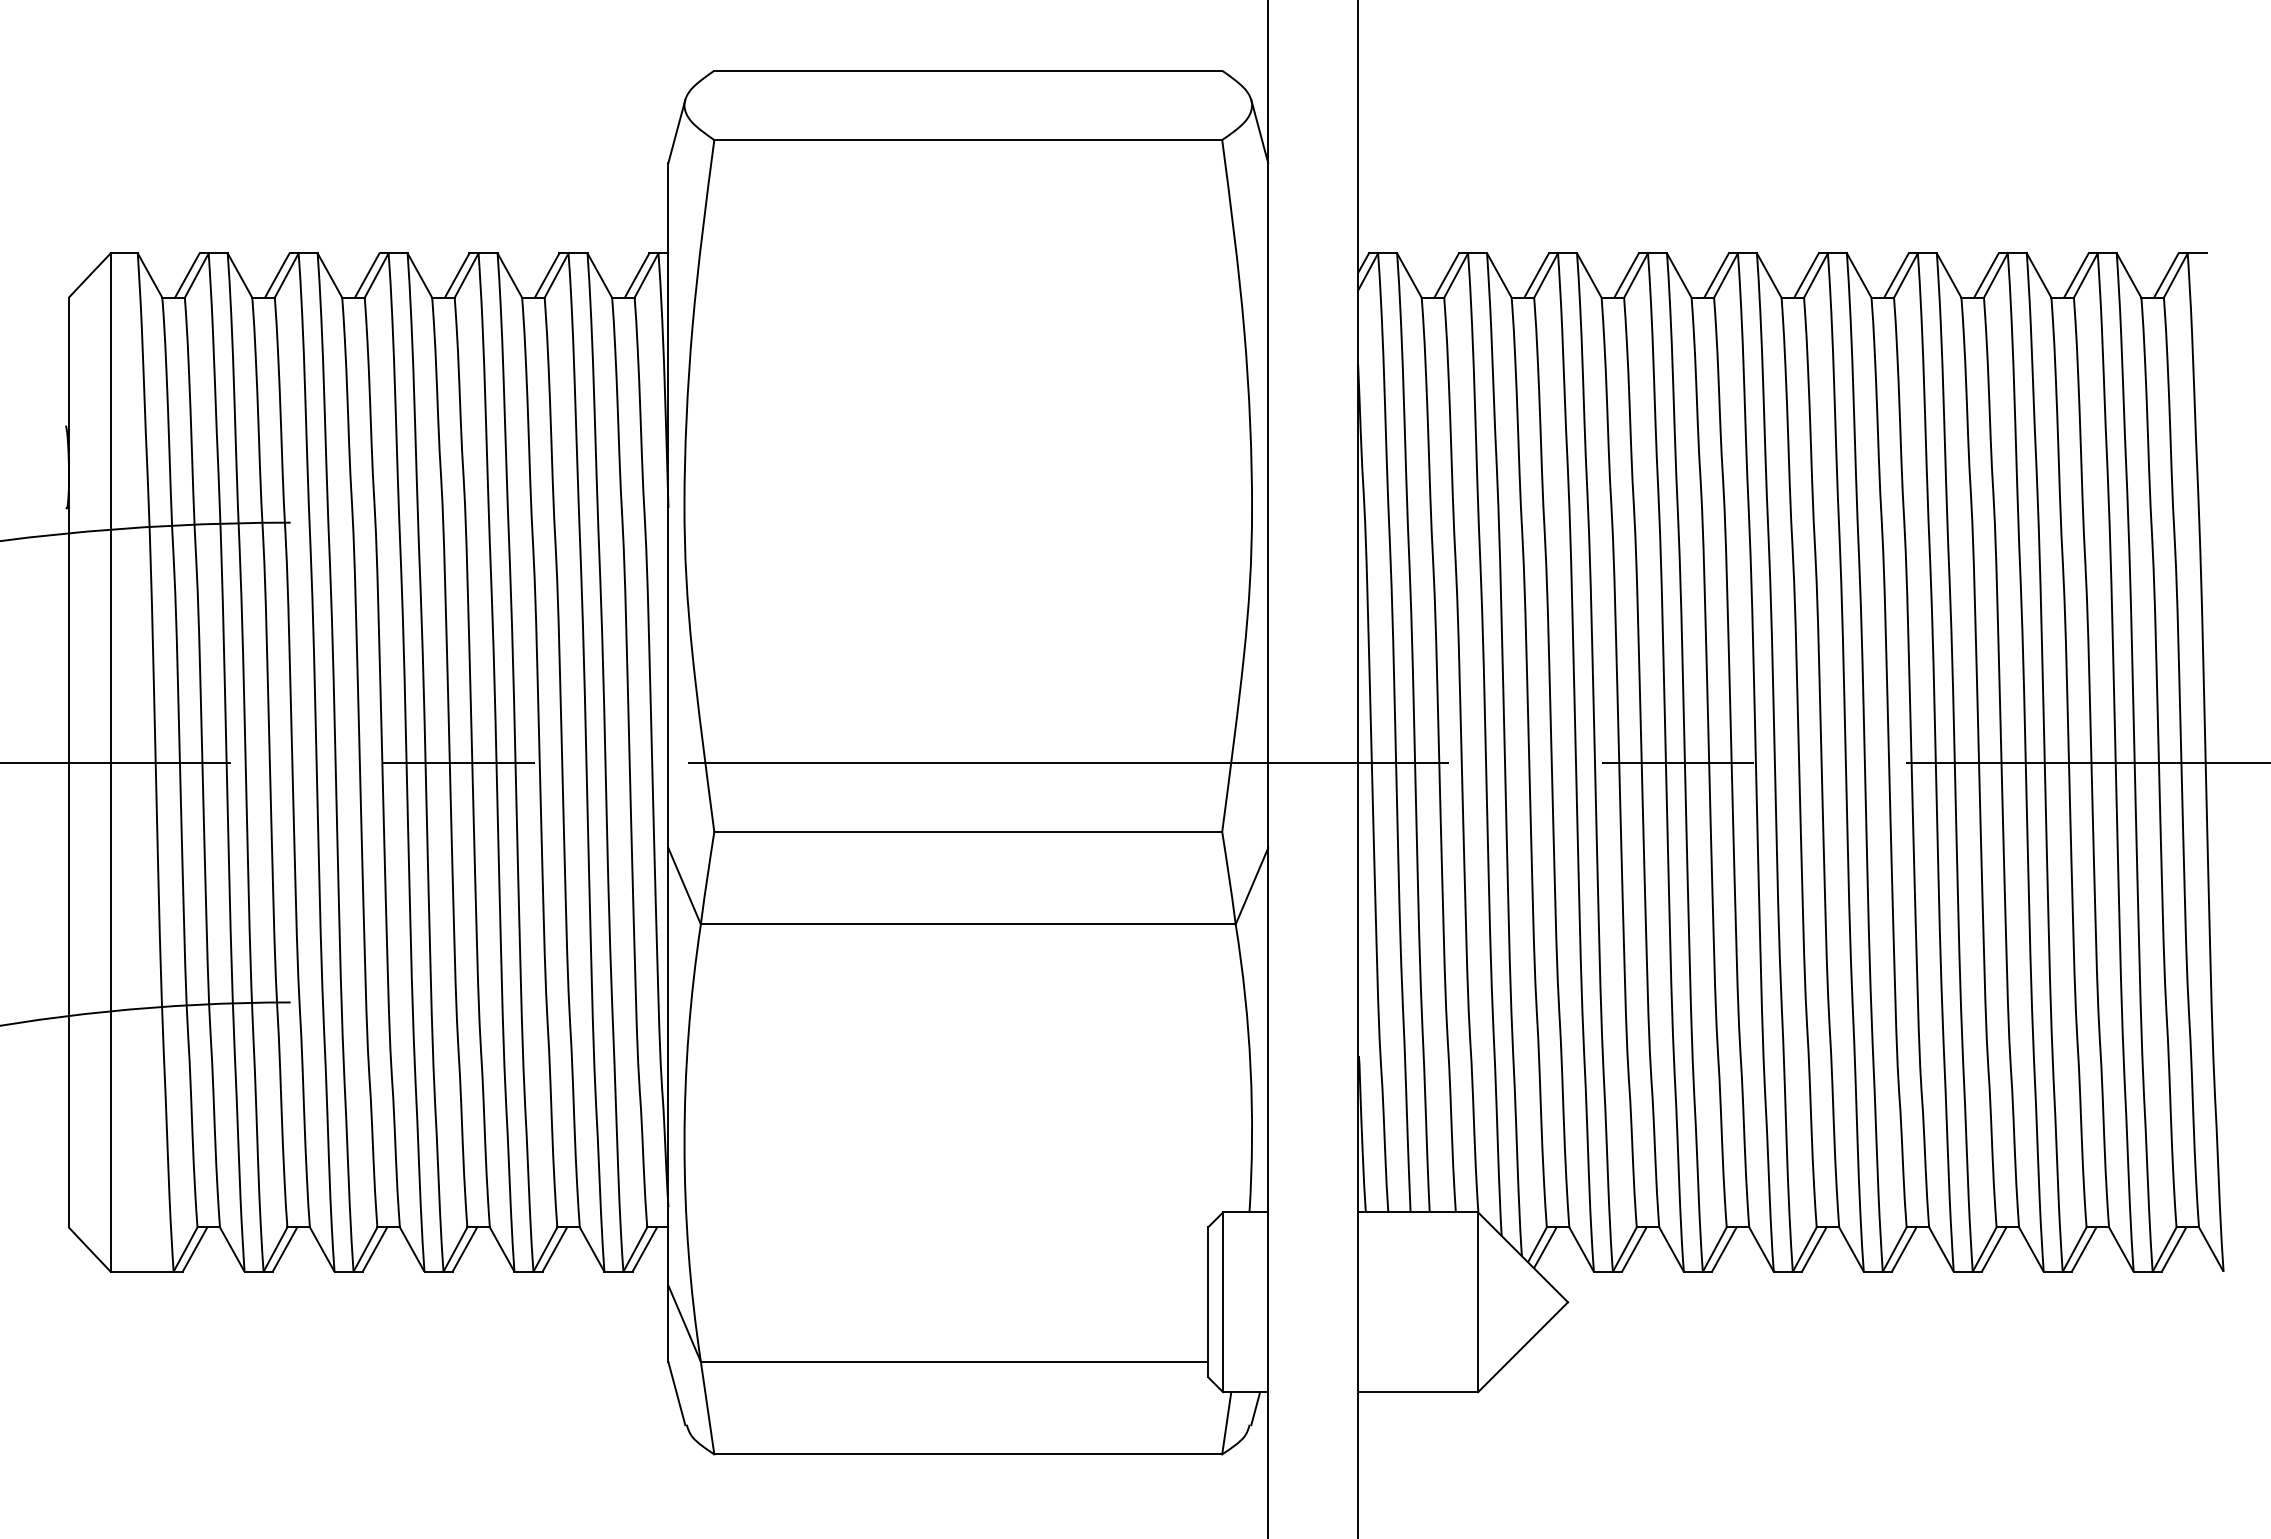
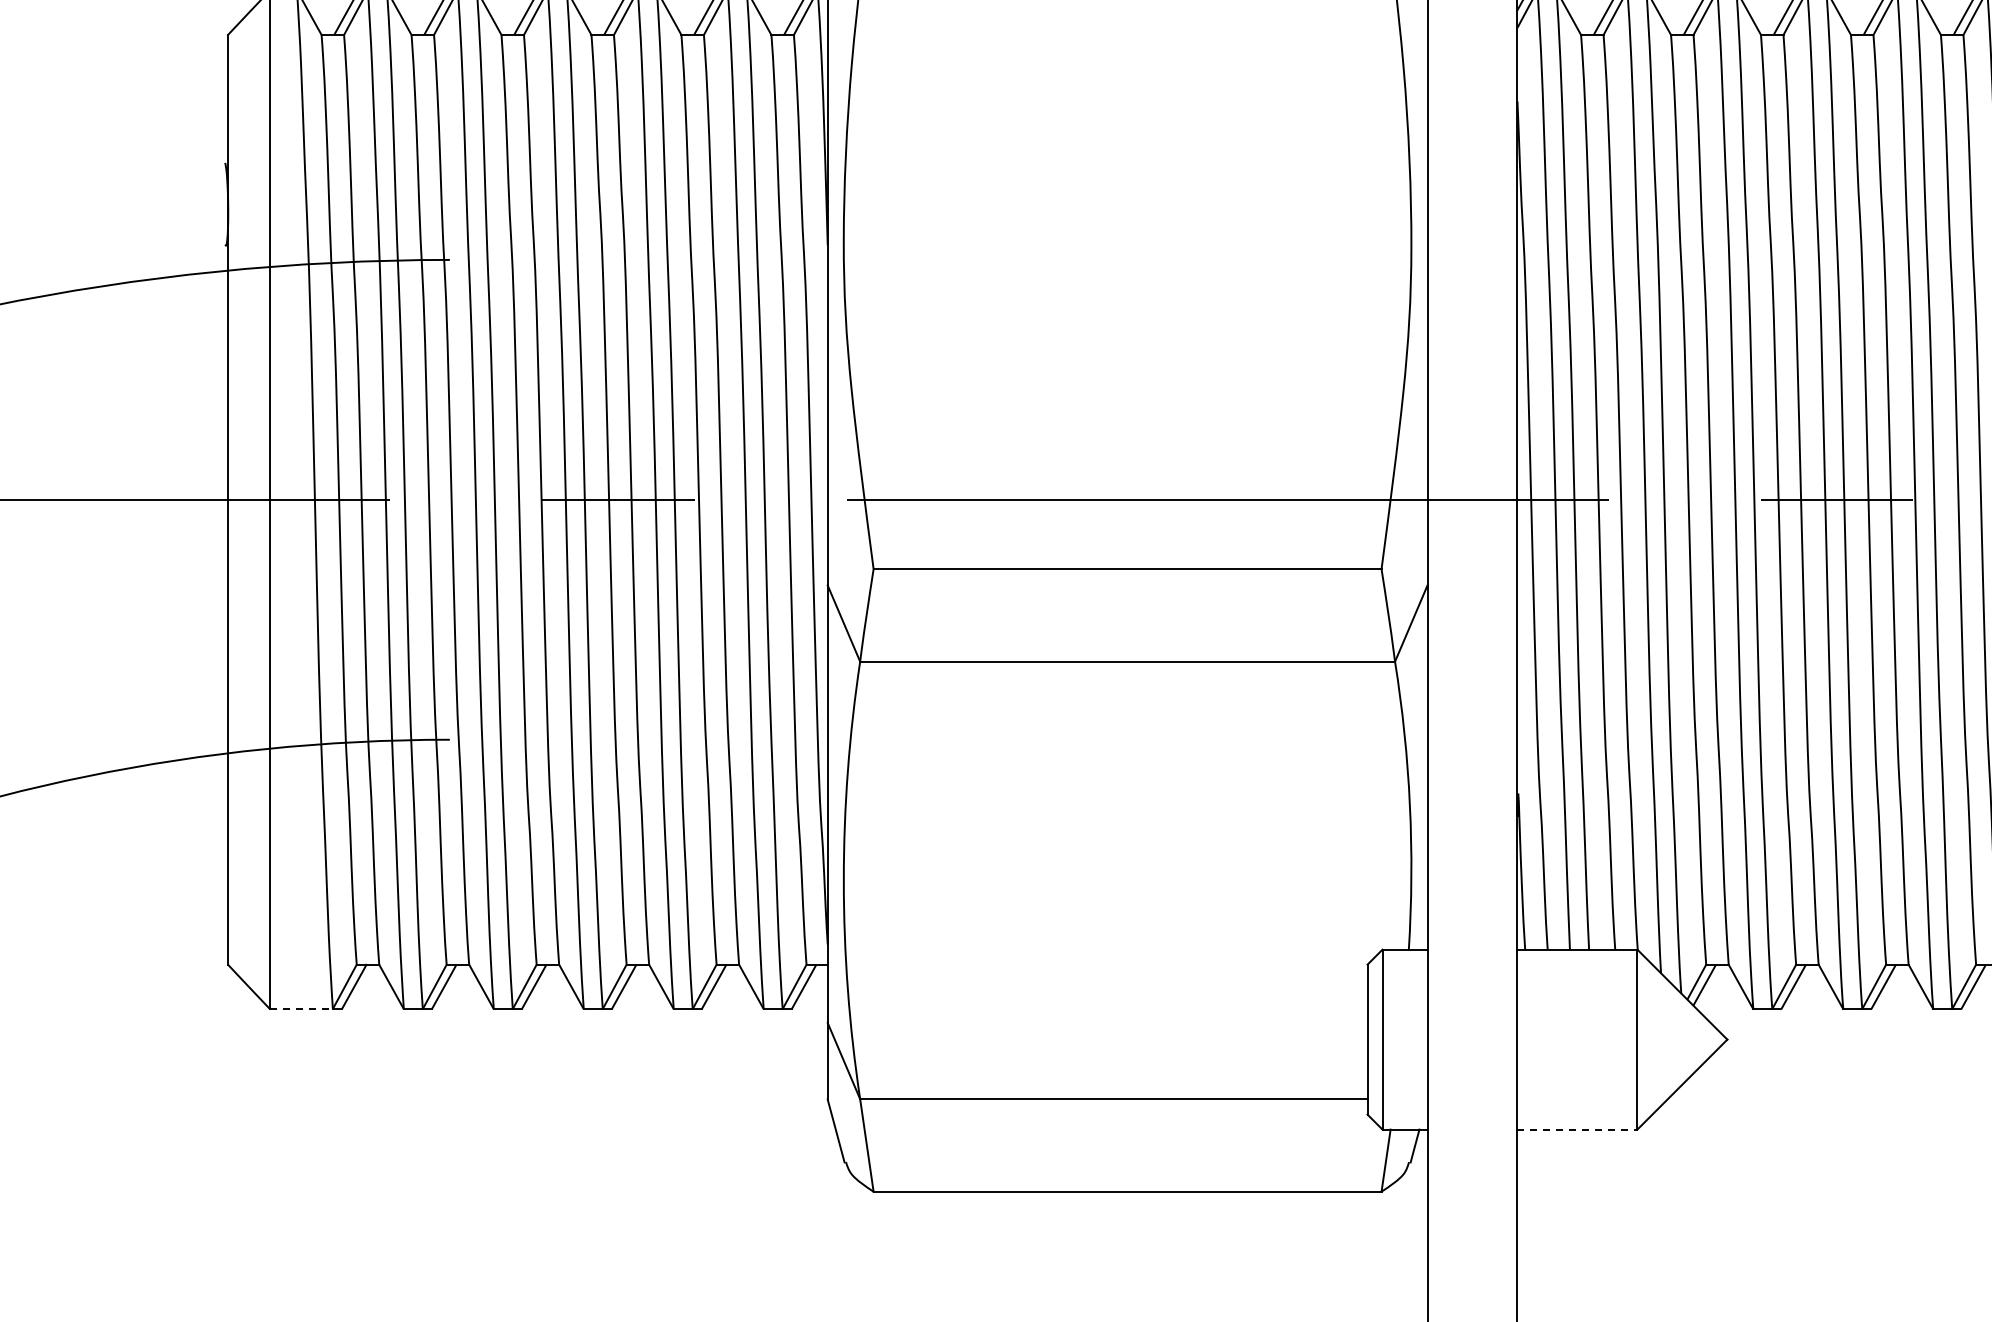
line: (142, 1271) -> (301, 1008), solid -> dashed
line: (1418, 1392) -> (1577, 1129), solid -> dashed

